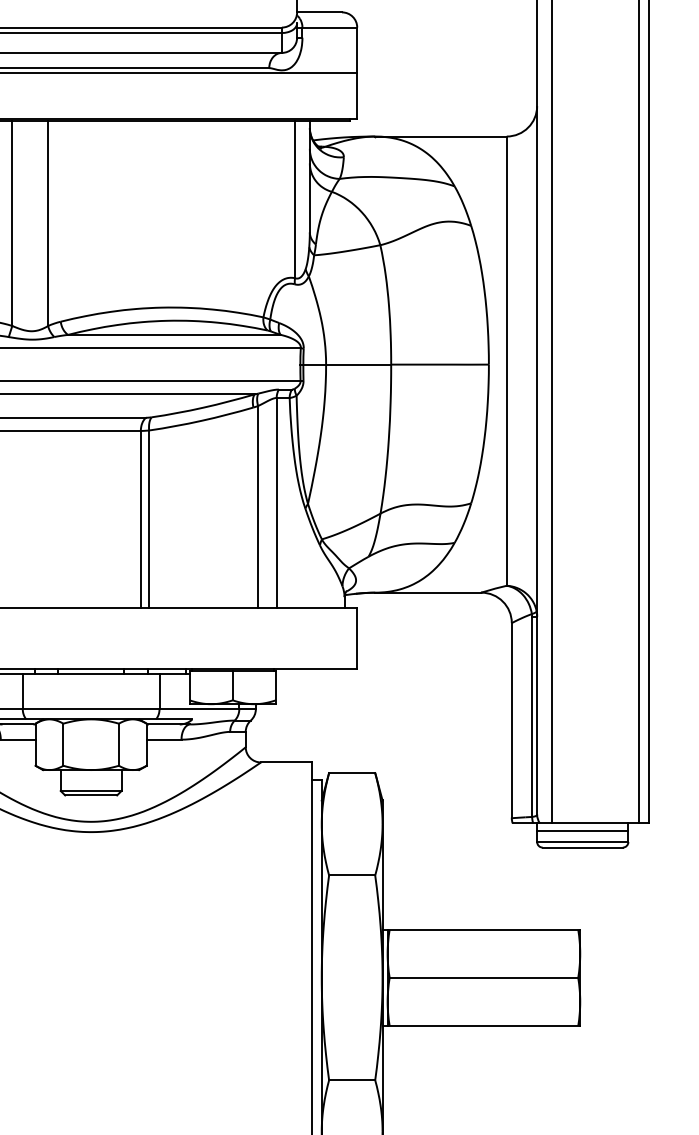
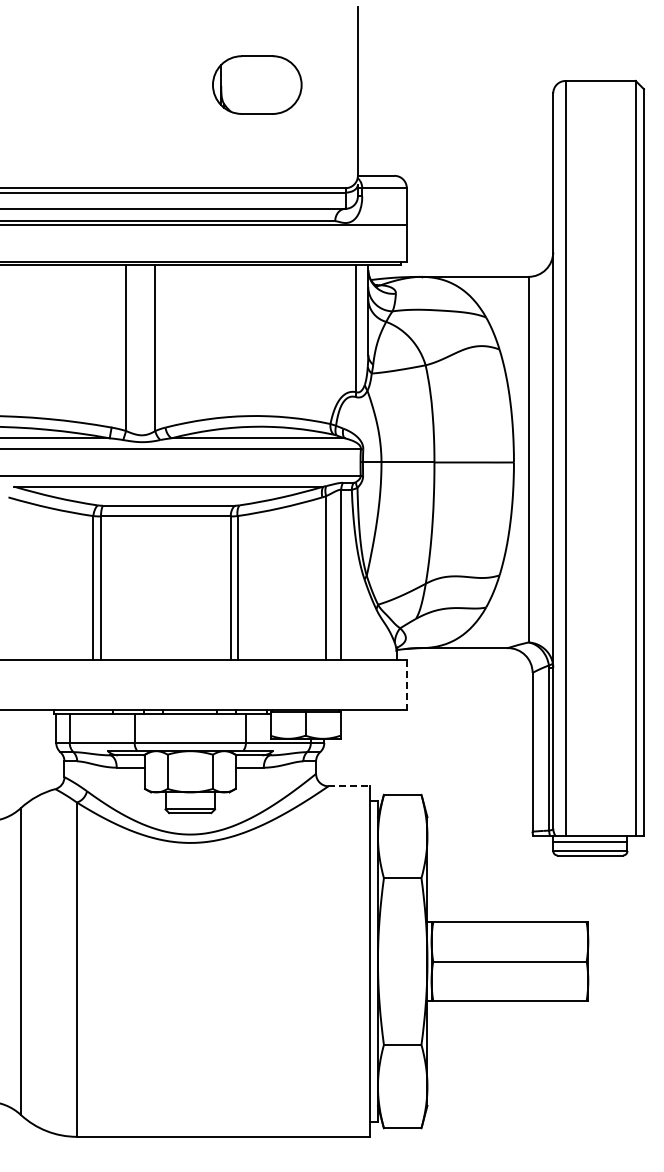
line: (356, 638) -> (406, 685), solid -> dashed
line: (286, 762) -> (349, 786), solid -> dashed

